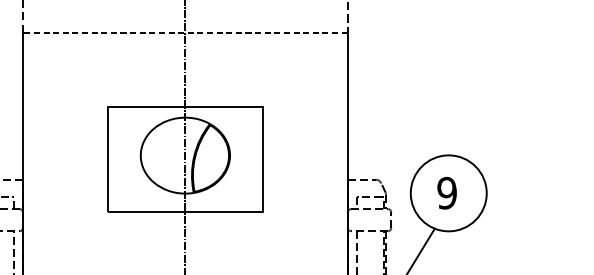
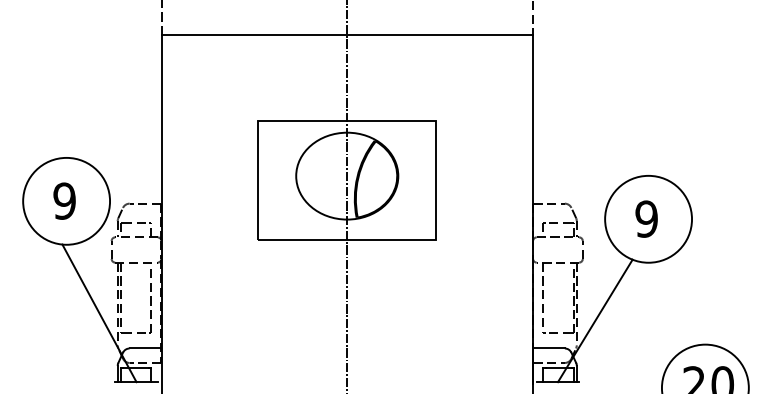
line: (185, 32) -> (347, 35), dashed -> solid

